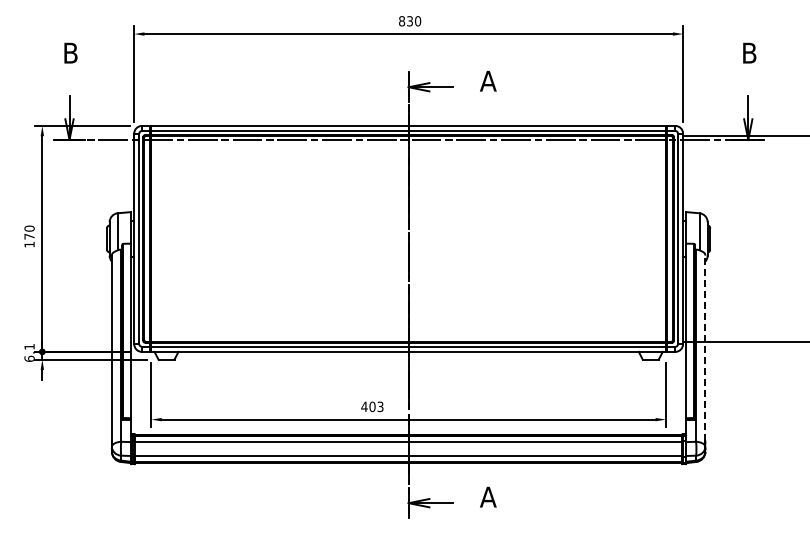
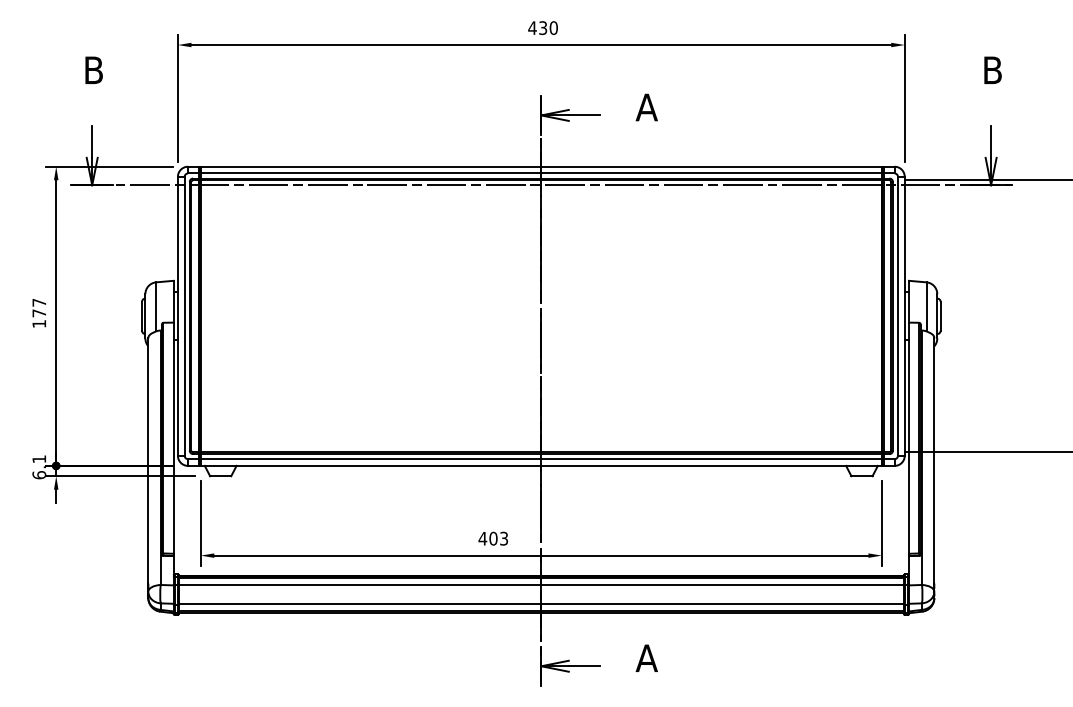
text: (401, 21) -> (531, 28), 830 -> 430
text: (29, 228) -> (39, 302), 170 -> 177
line: (705, 348) -> (934, 461), dashed -> solid

